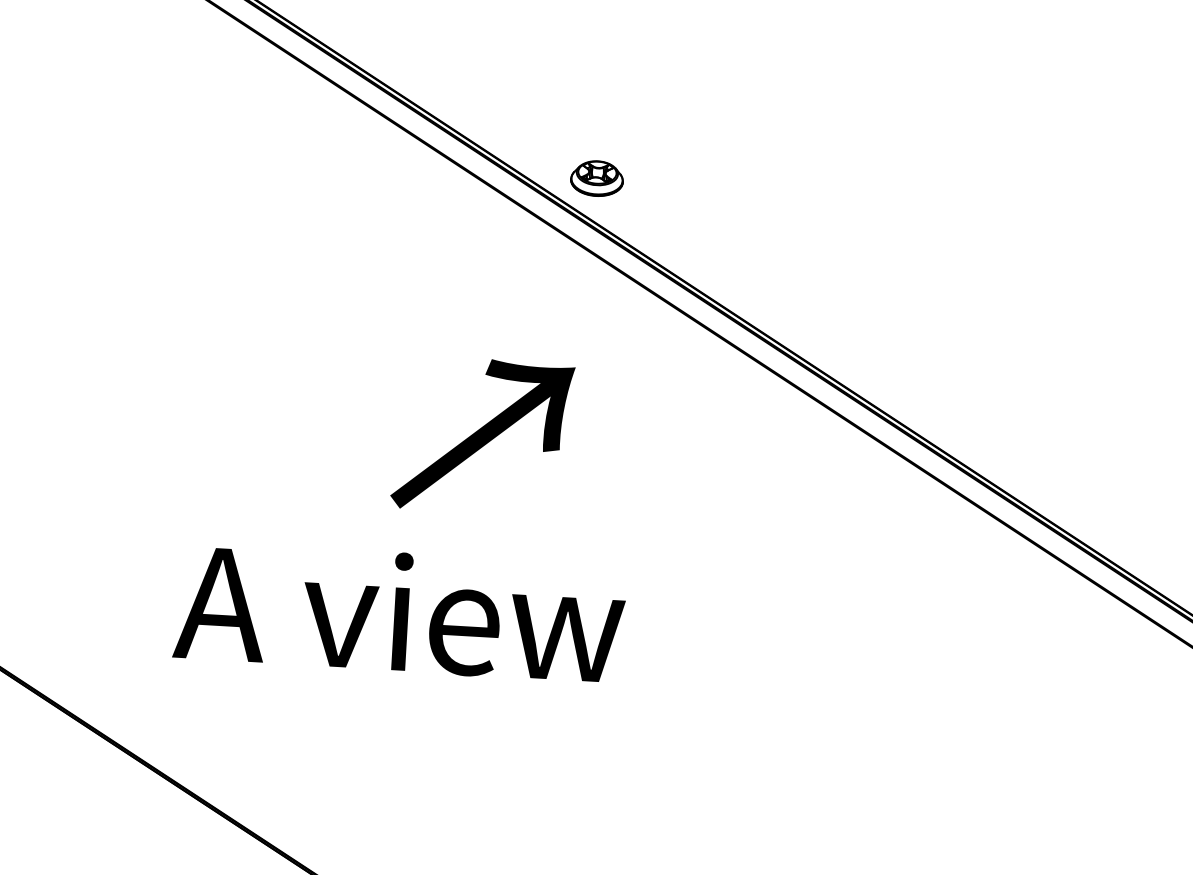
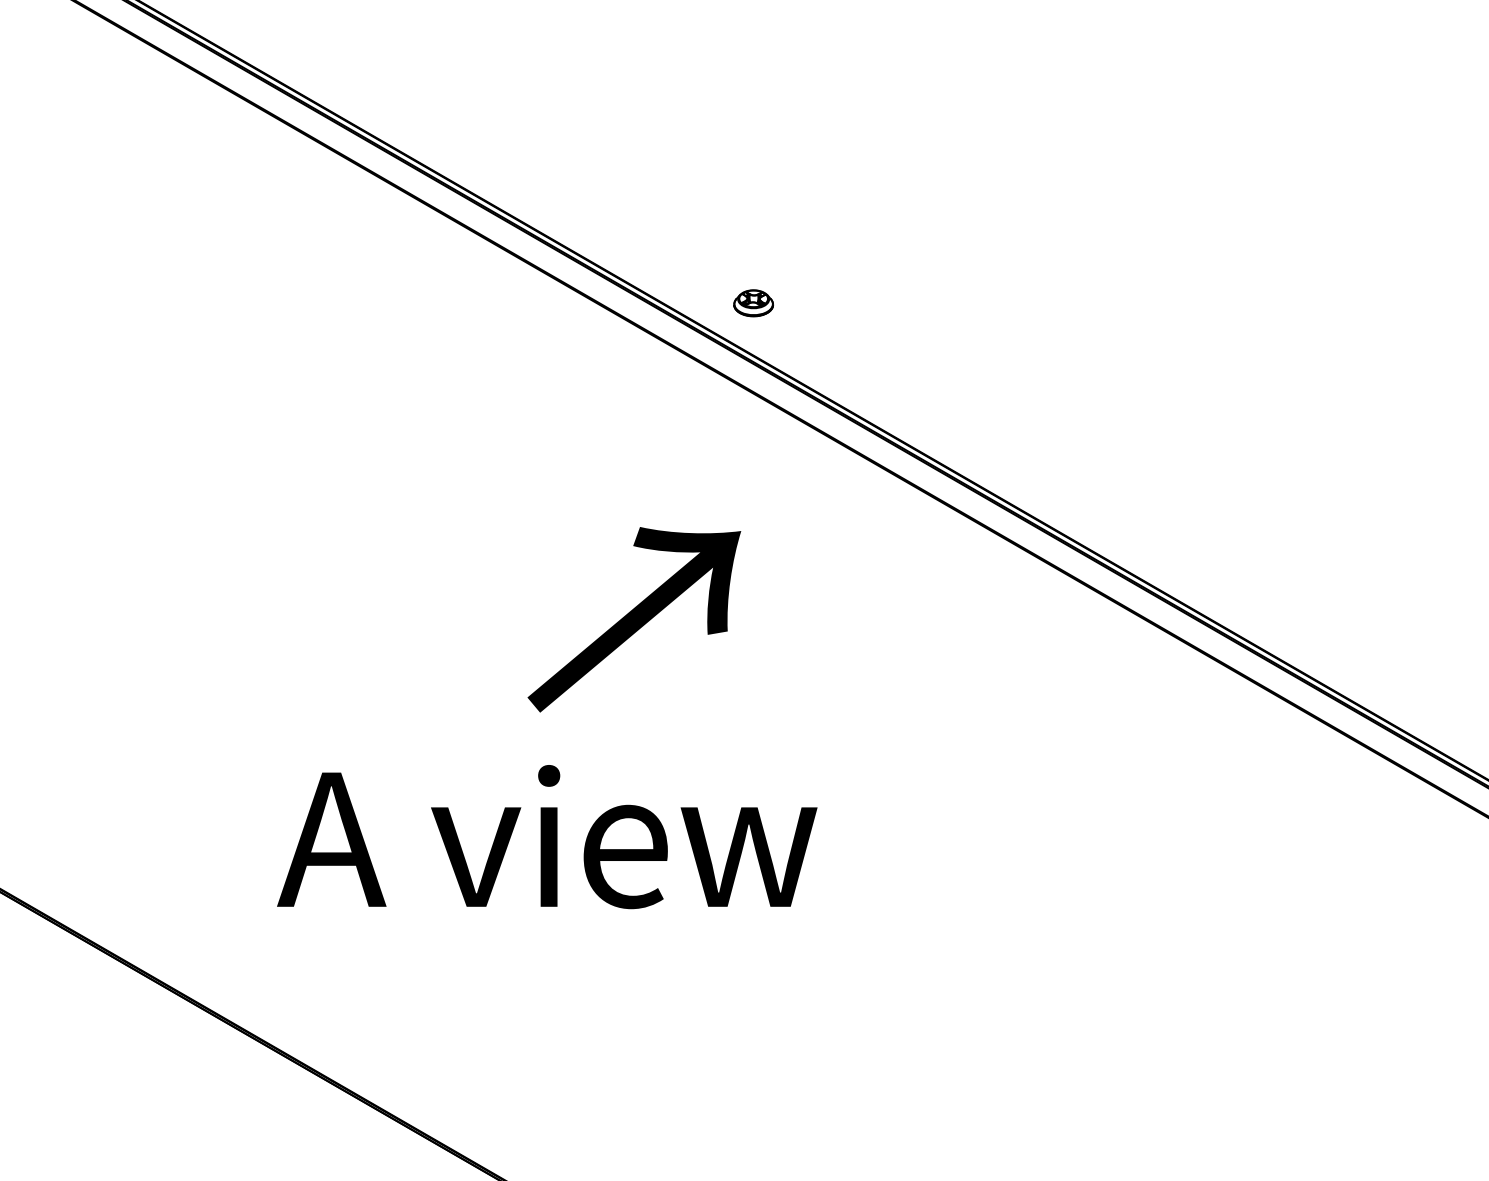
part: (596, 178) -> (753, 303), size x0.62

